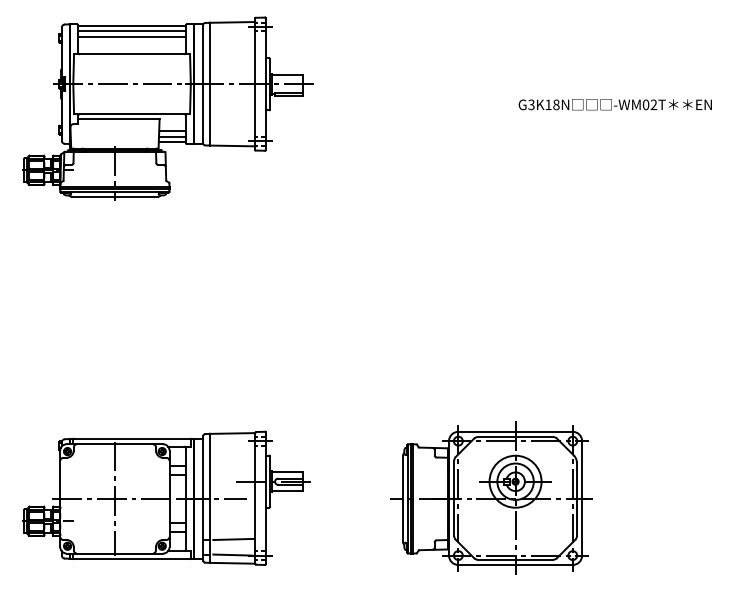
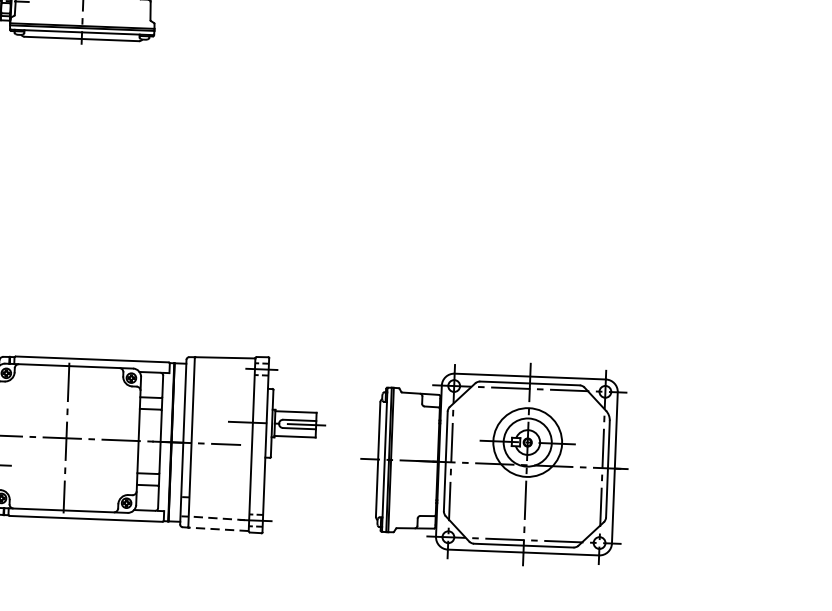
part: (491, 497) -> (495, 462), moved
line: (233, 538) -> (221, 496), removed
line: (233, 555) -> (220, 519), solid -> dashed
line: (232, 563) -> (218, 529), solid -> dashed

